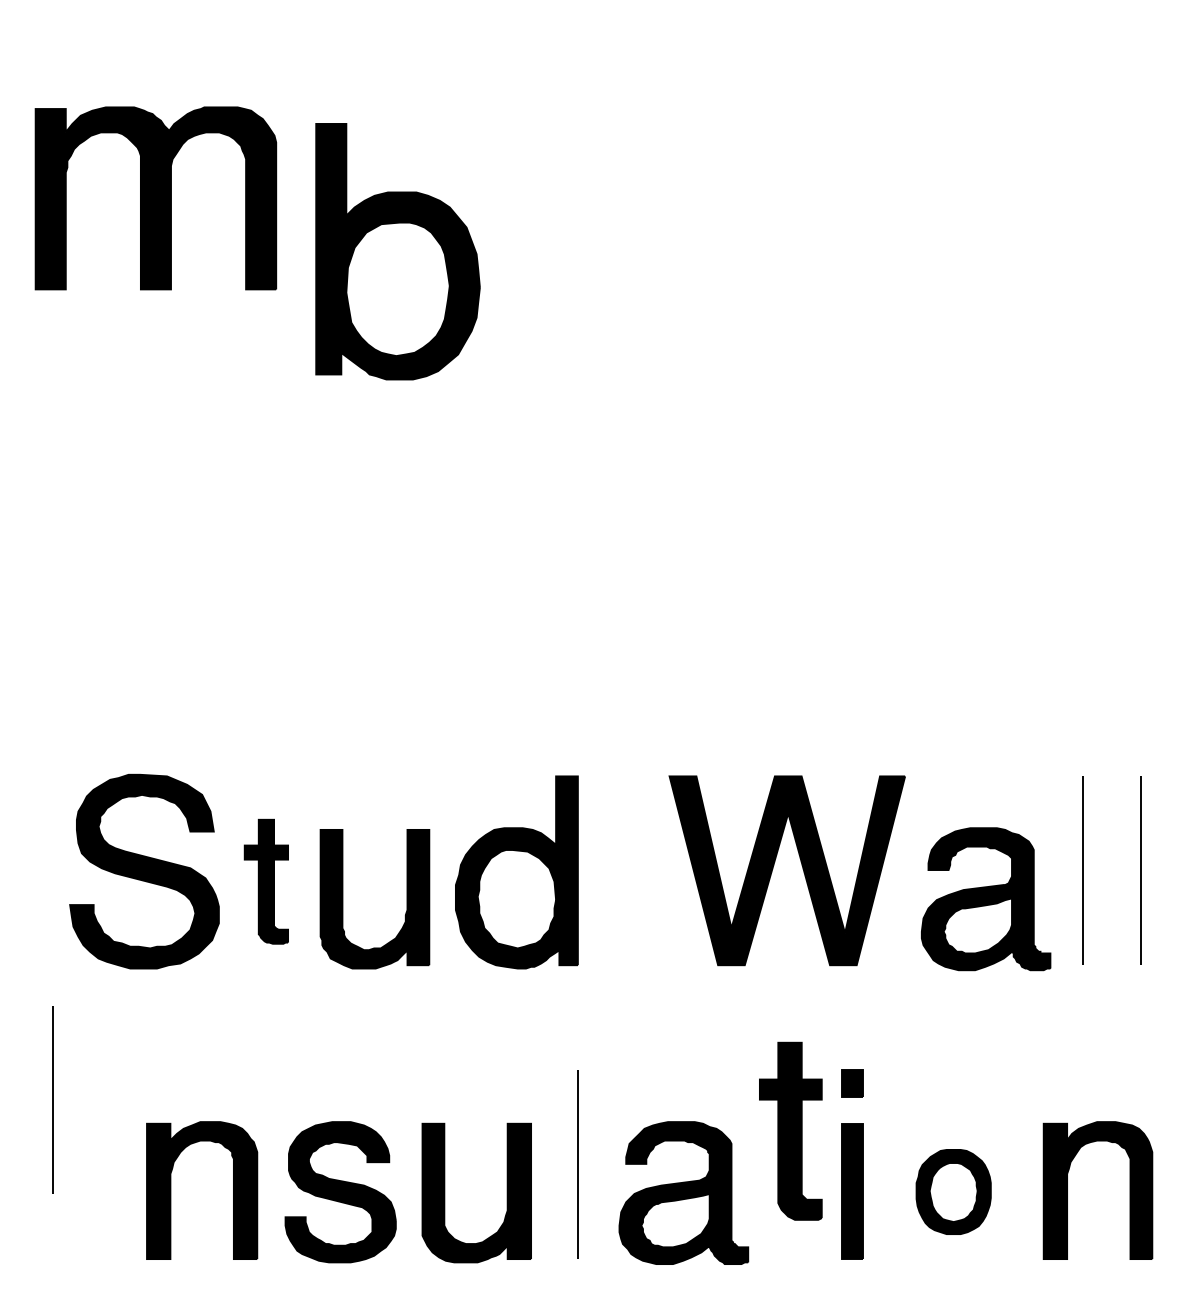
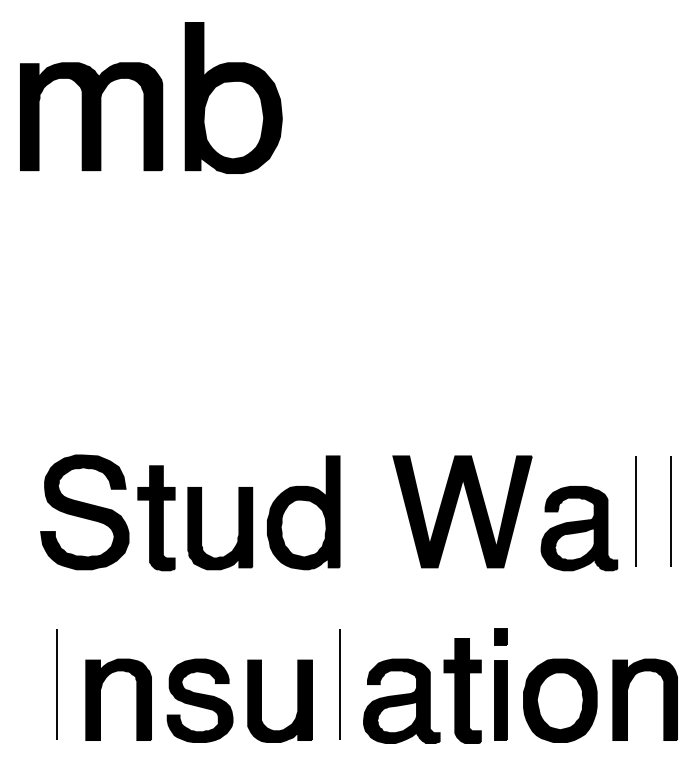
part: (397, 250) -> (233, 97), moved
part: (266, 882) -> (156, 518), size x1.43
line: (52, 1099) -> (56, 684), moved
part: (790, 1130) -> (462, 690), moved
part: (953, 1191) -> (560, 700), size x1.67

